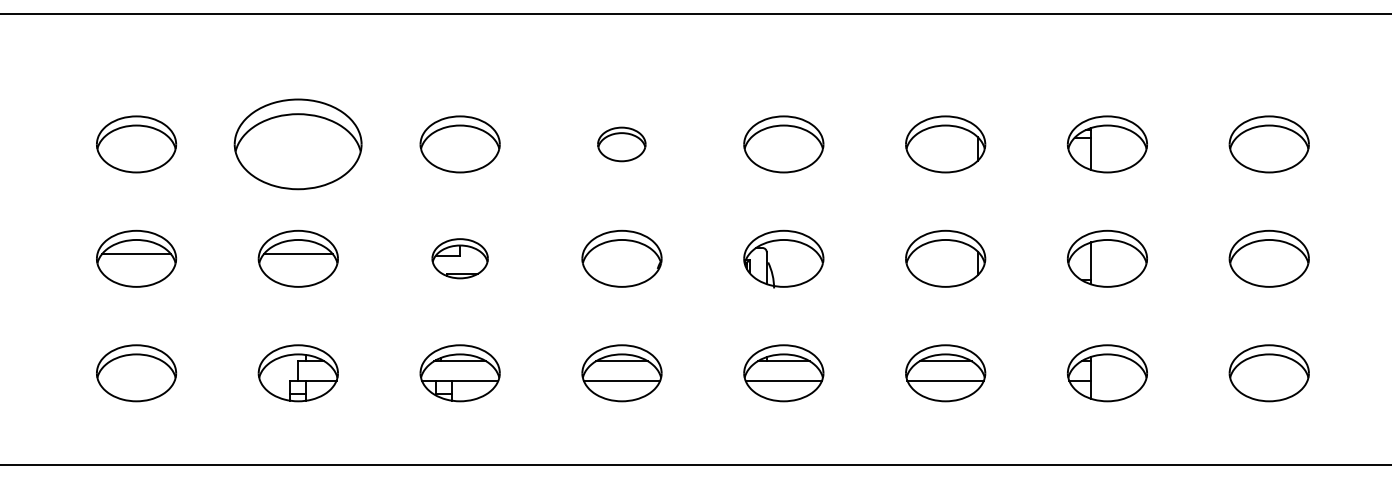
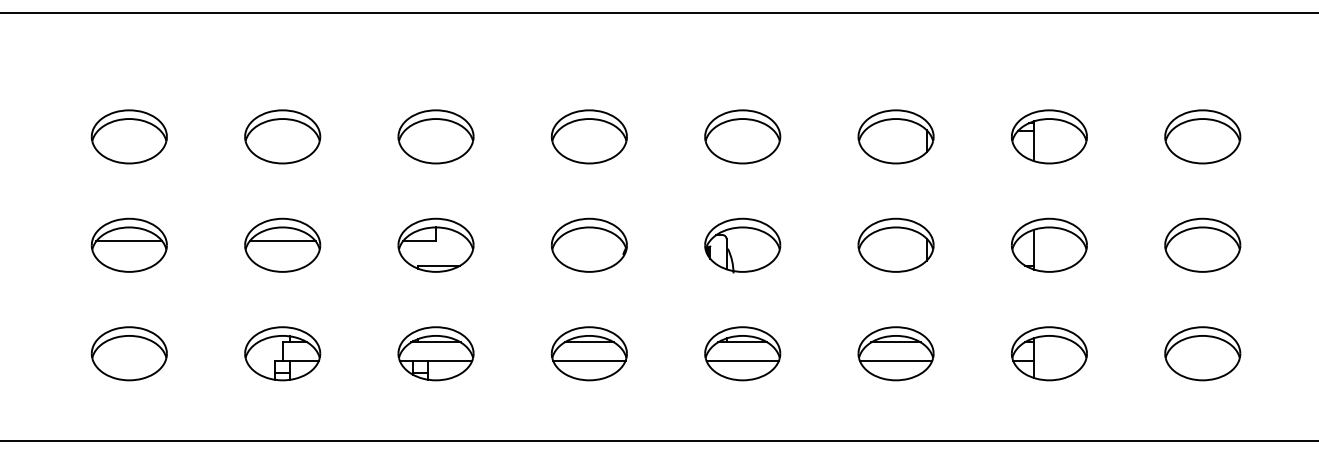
part: (298, 143) -> (282, 136), size x0.62
part: (621, 143) -> (588, 136), size x1.67
part: (459, 257) -> (435, 244), size x1.43

